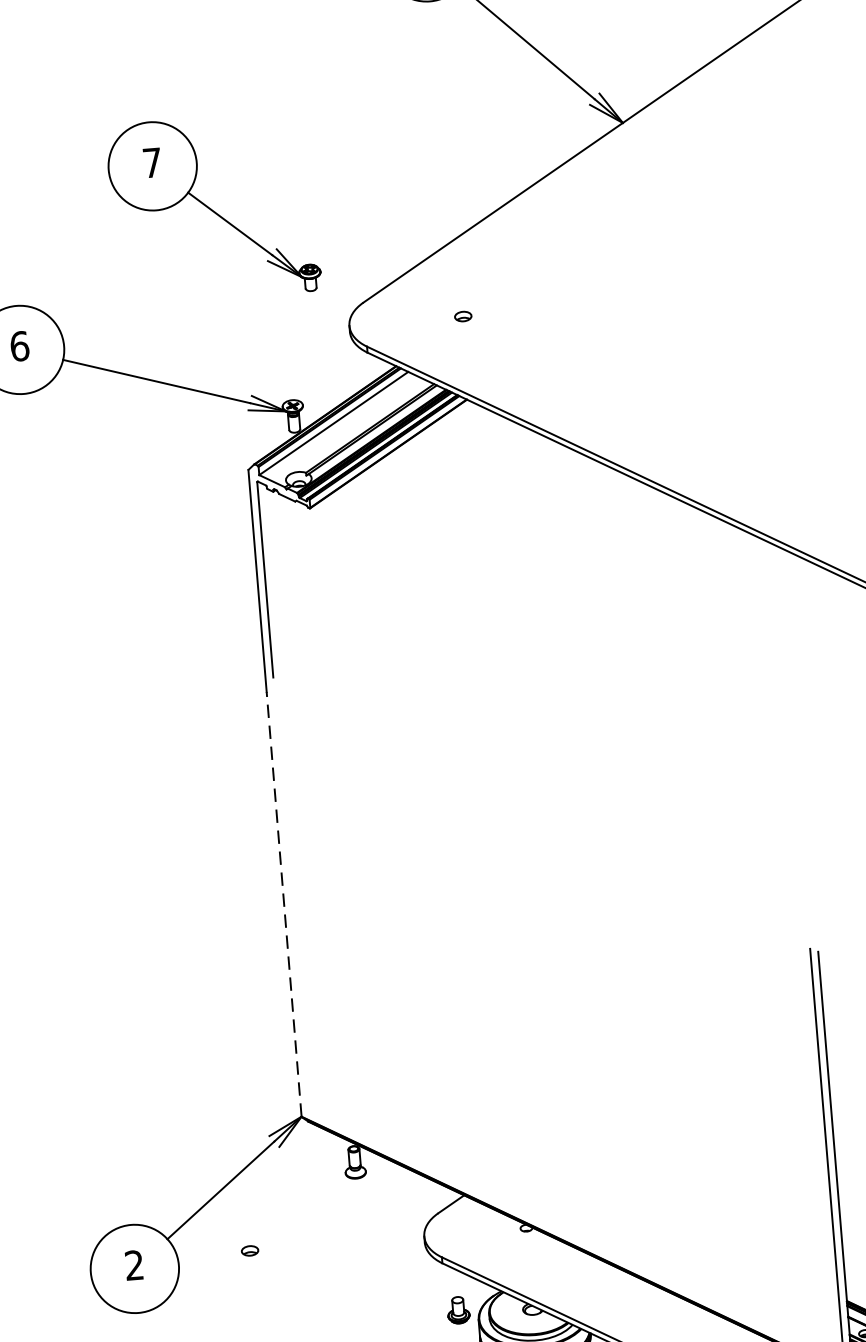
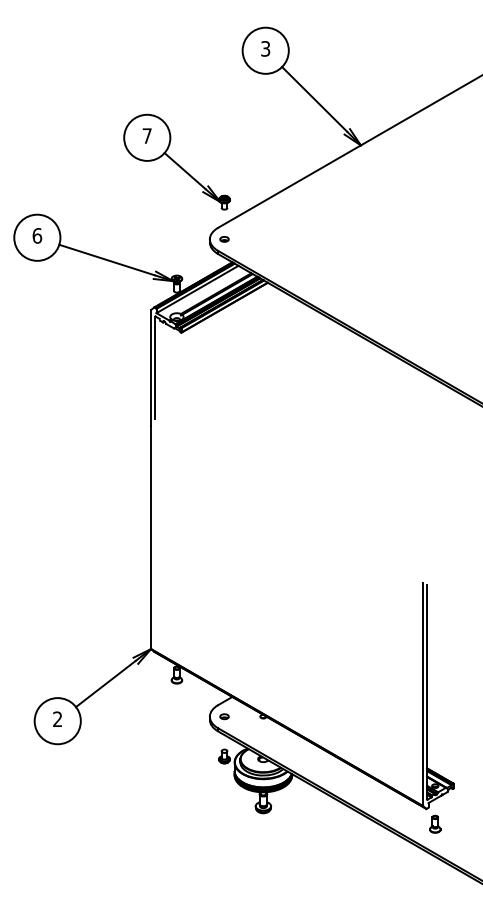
part: (212, 206) -> (176, 161), moved
part: (463, 316) -> (224, 239), moved
line: (284, 903) -> (151, 537), dashed -> solid
part: (249, 1250) -> (224, 716), moved

